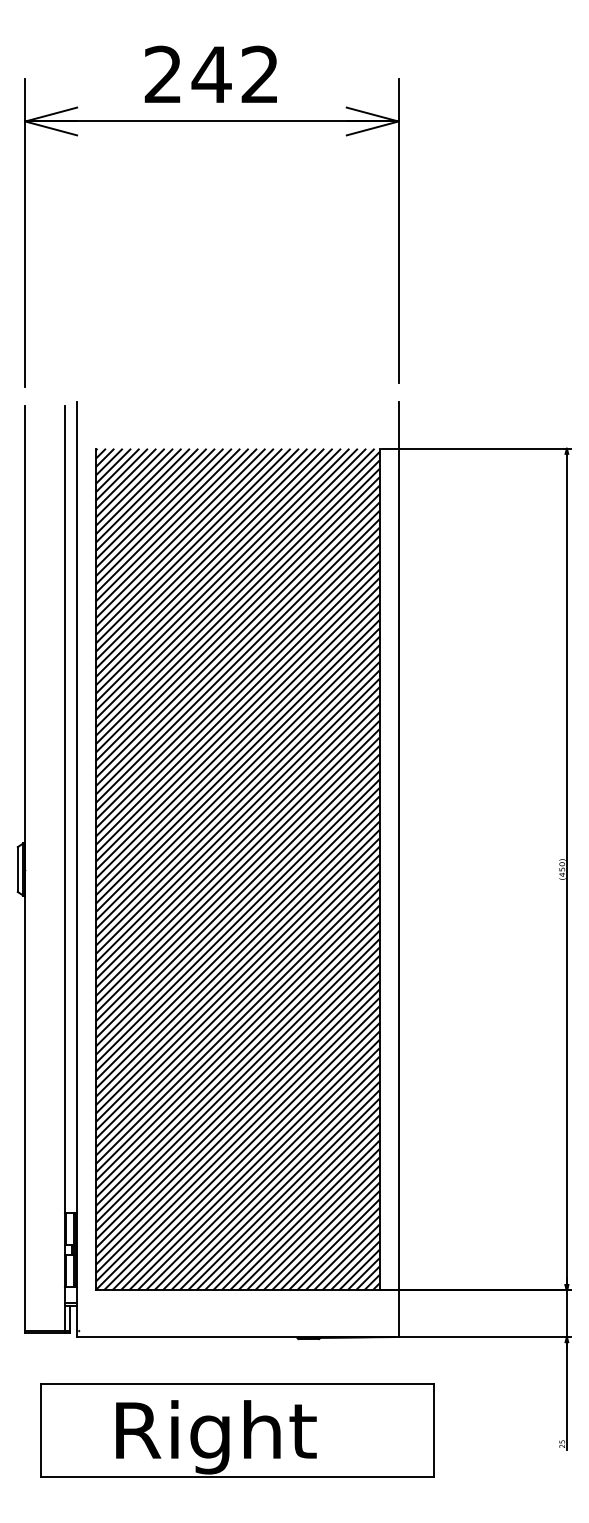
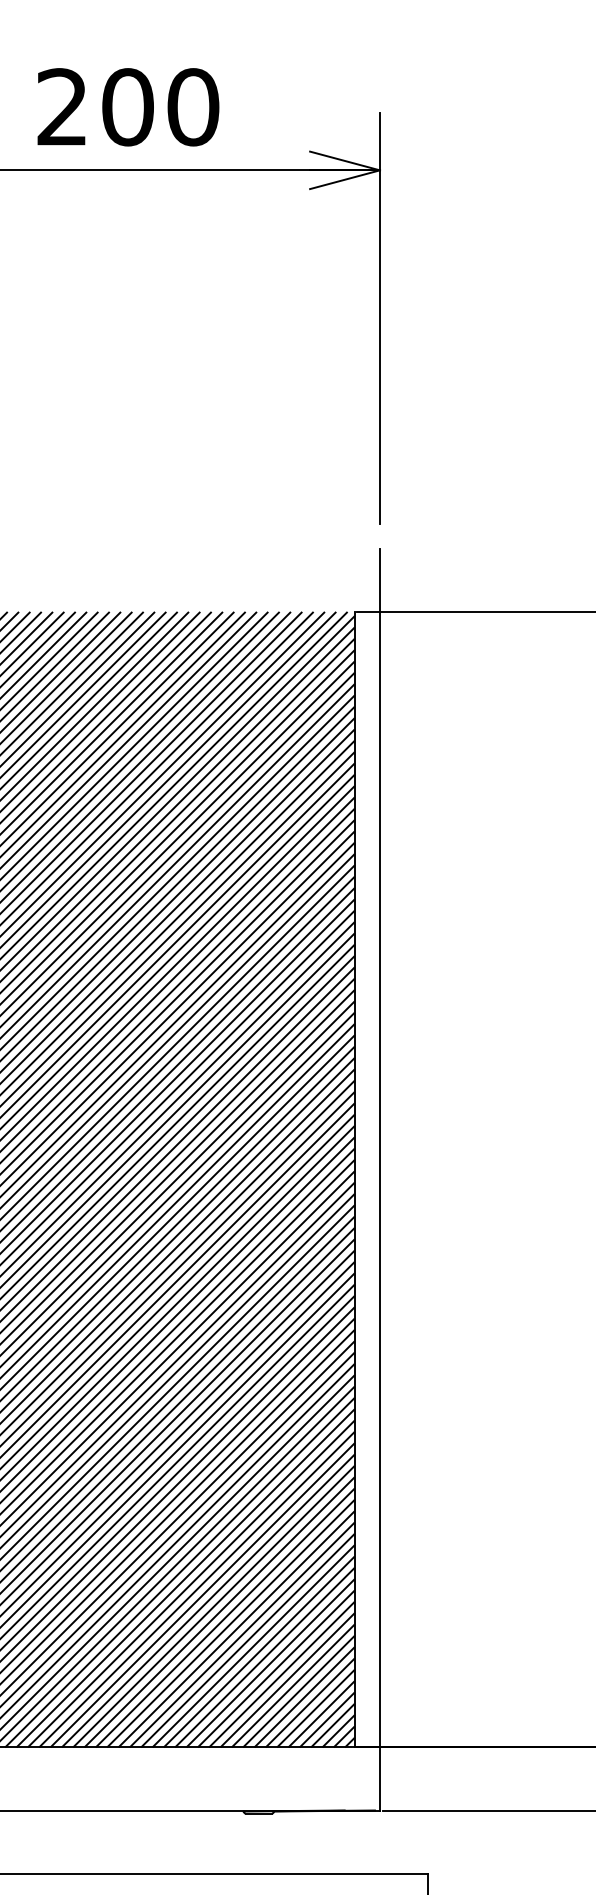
text: (235, 74) -> (159, 106), 242 -> 200

